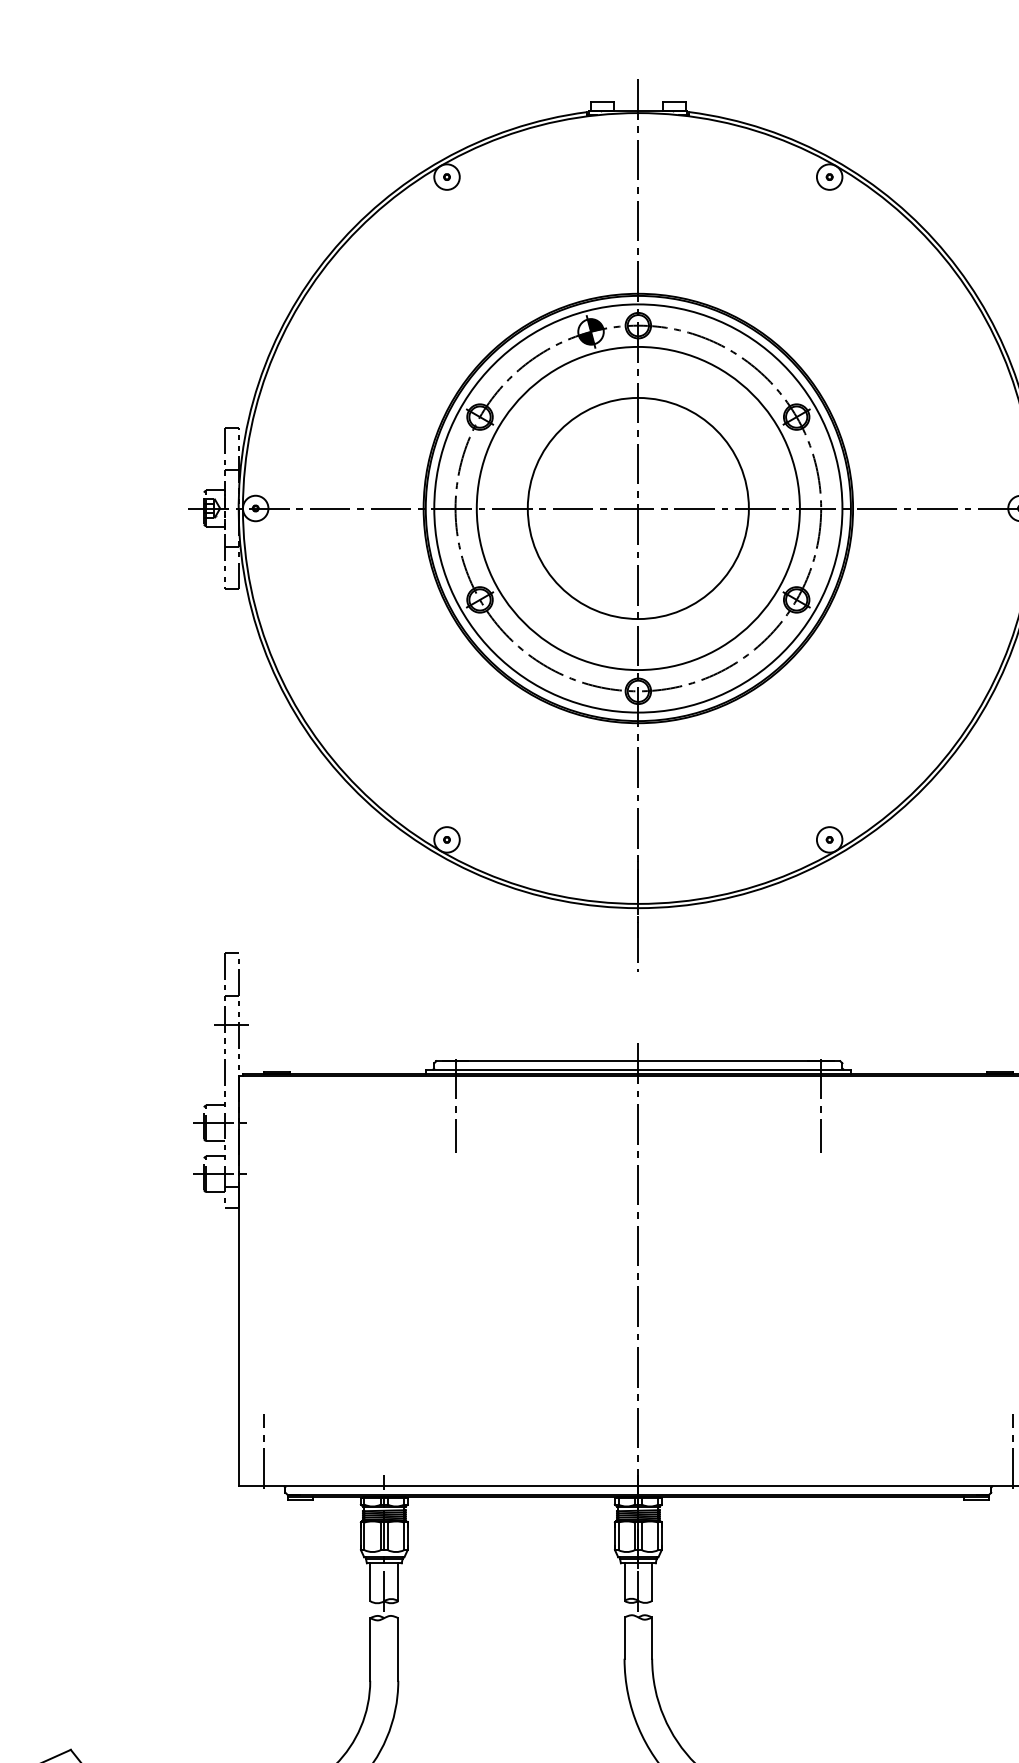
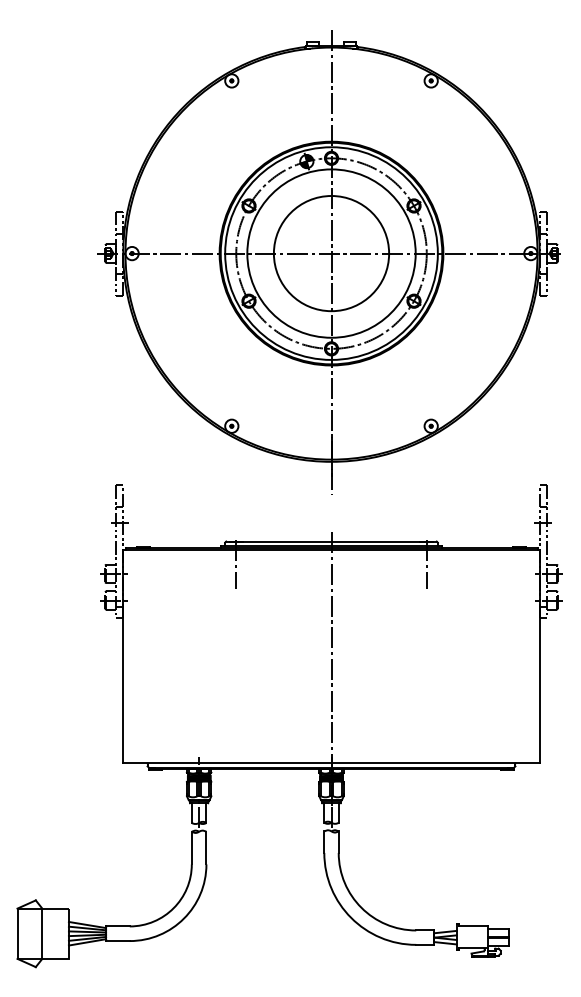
line: (264, 1450) -> (136, 744), removed
line: (1012, 1450) -> (526, 744), removed

